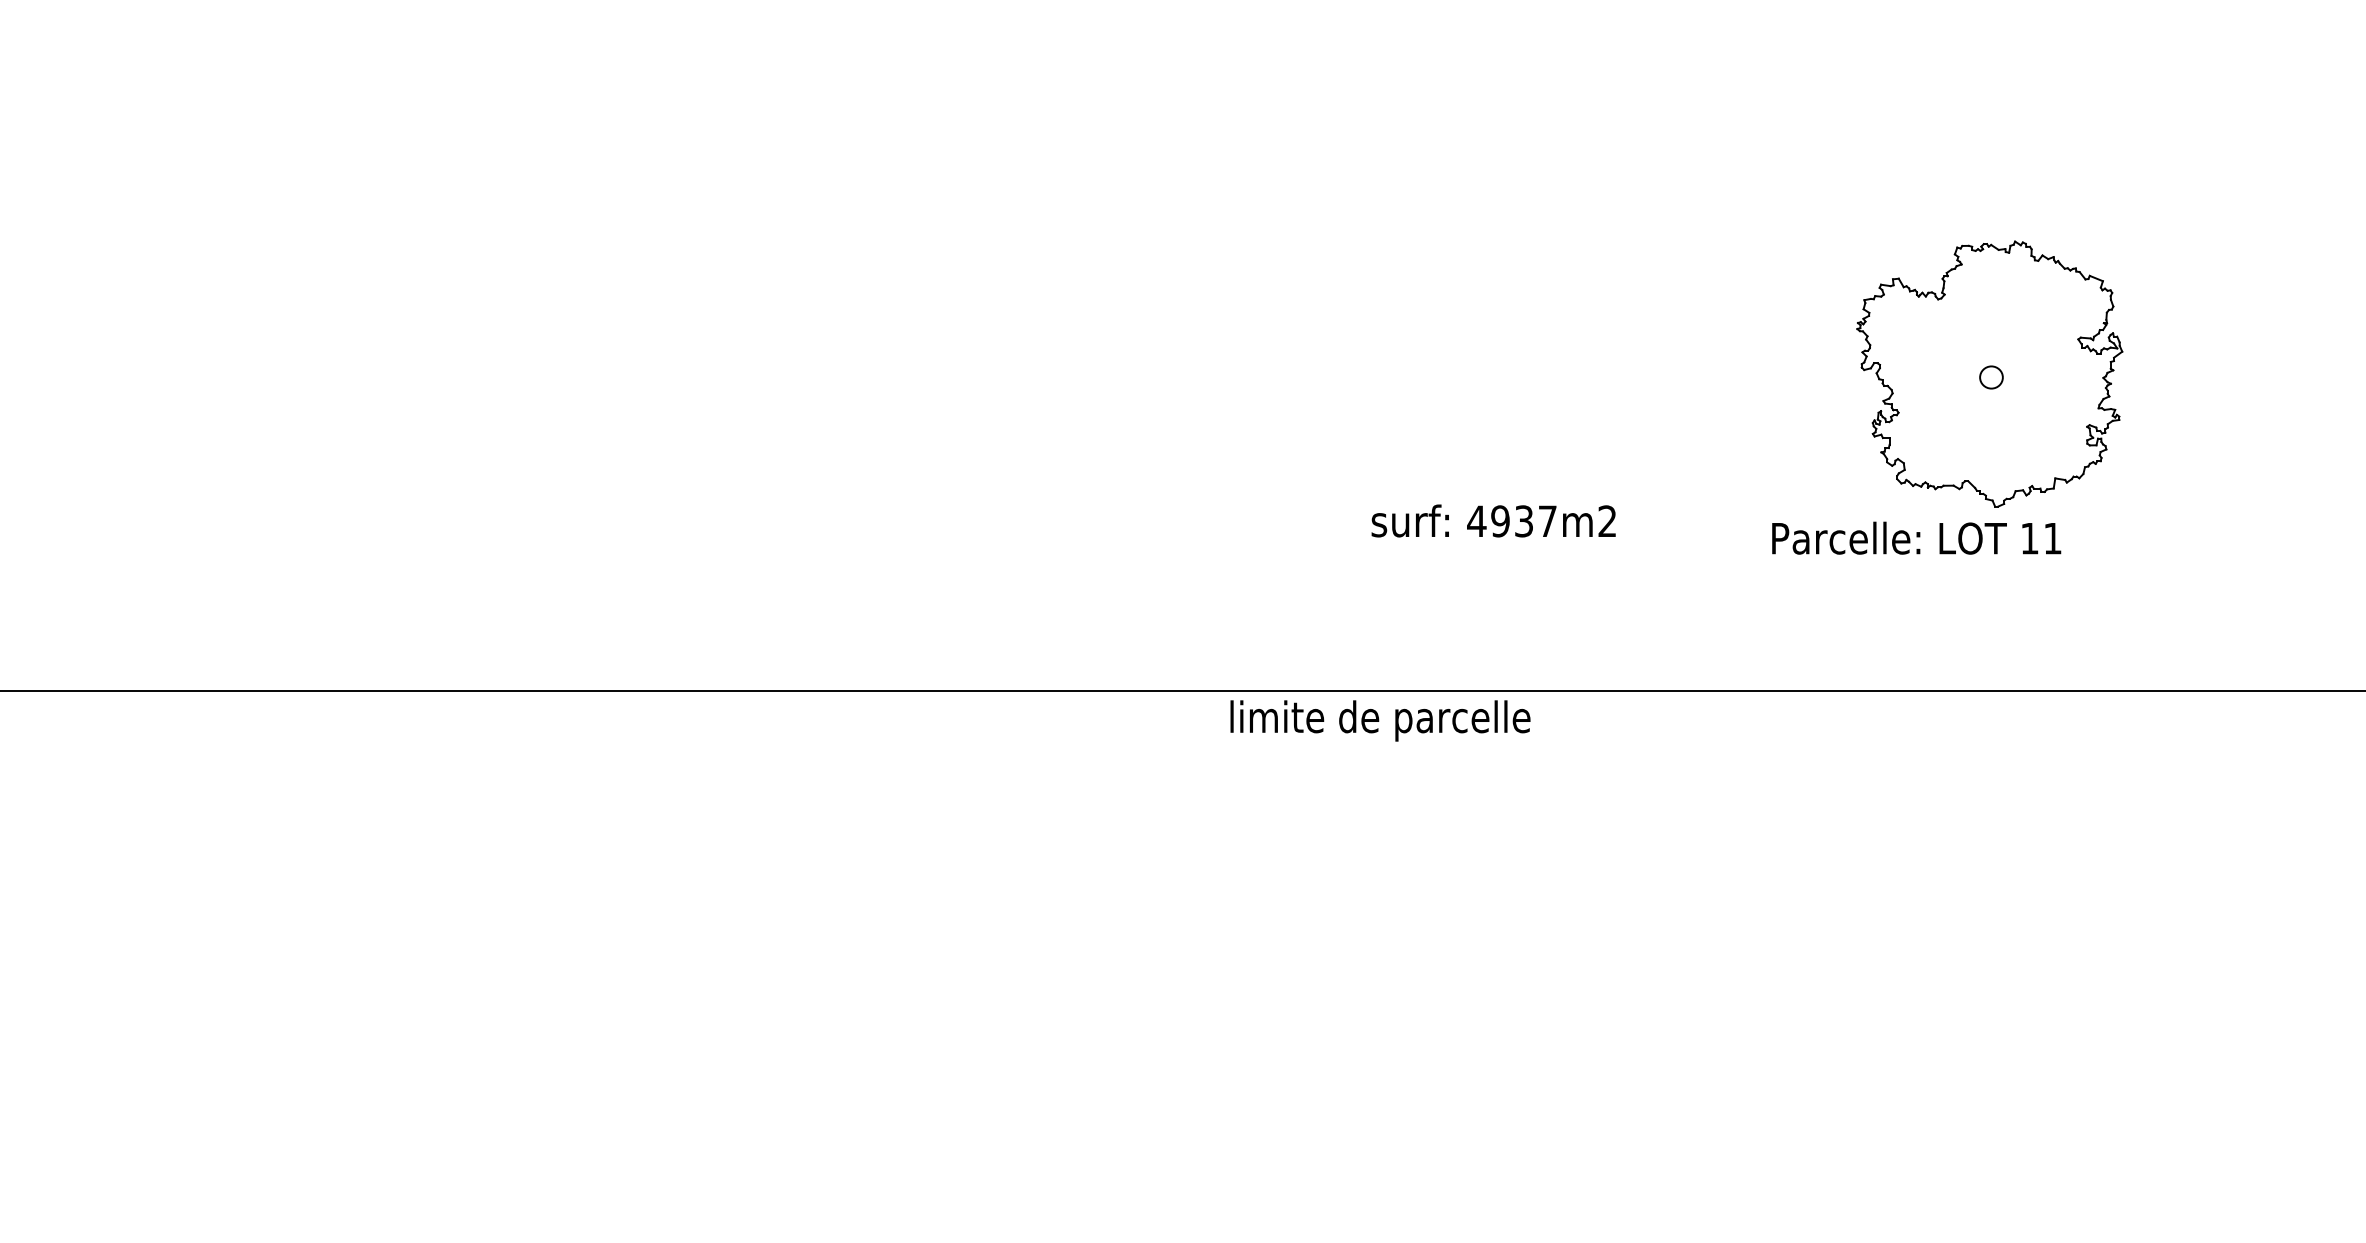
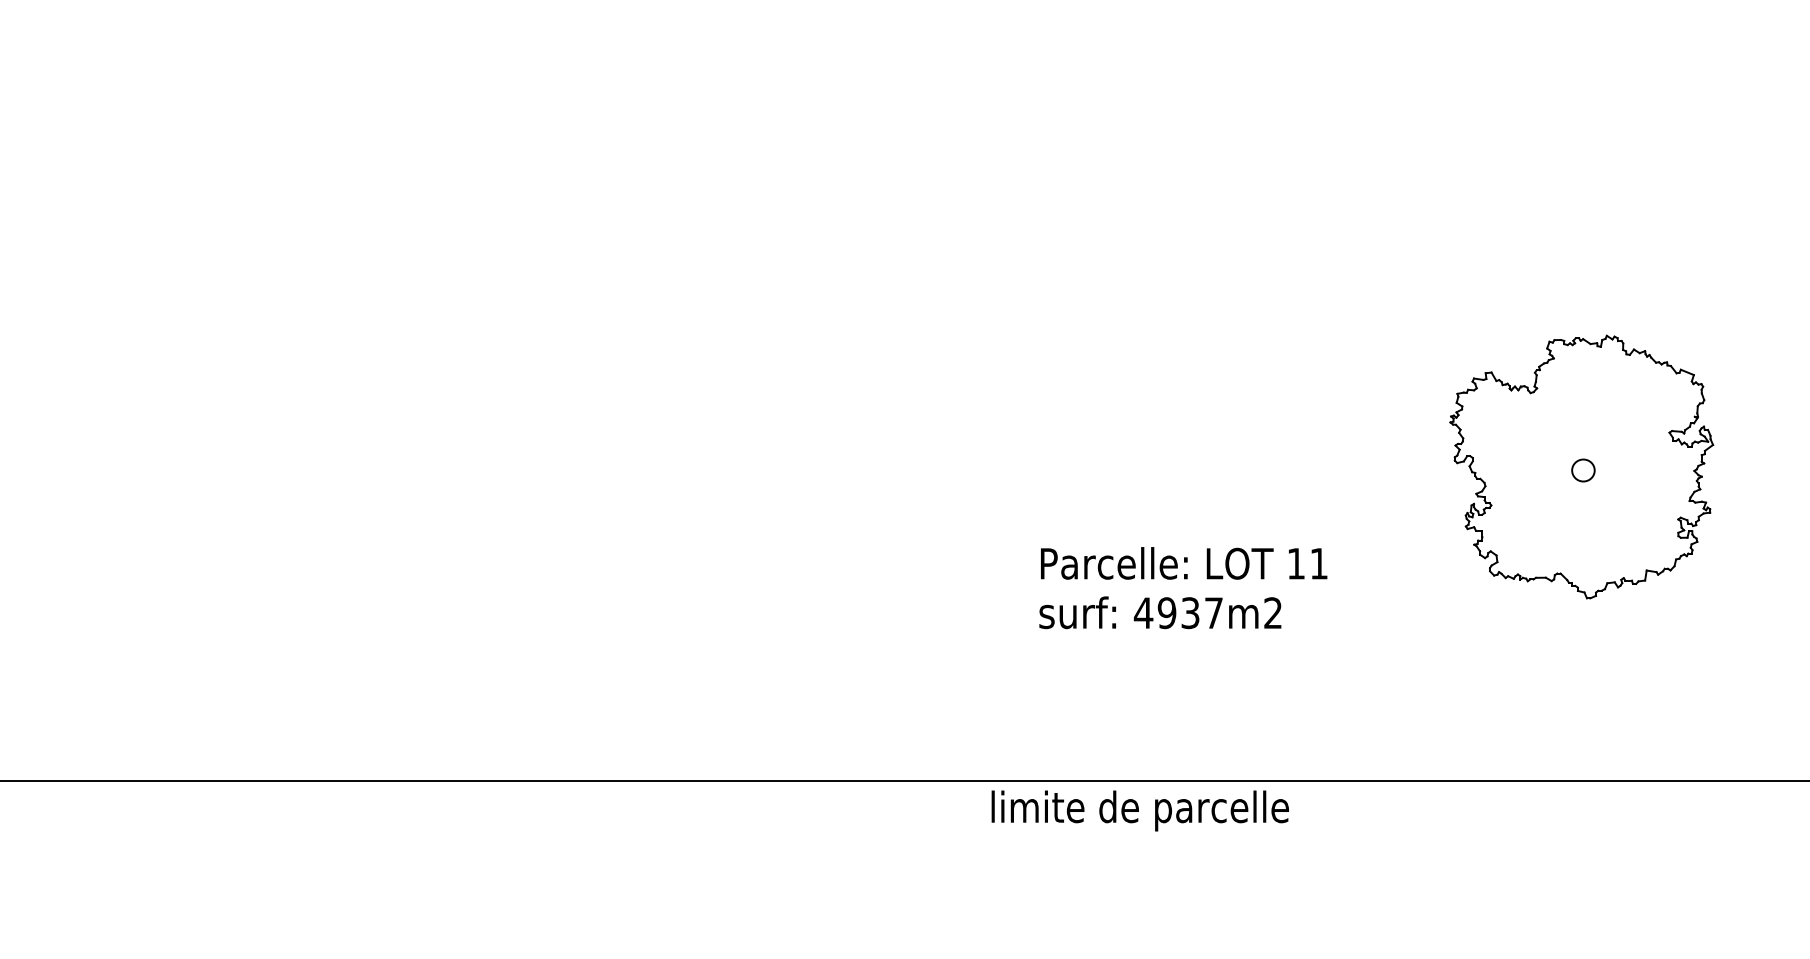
text: (1493, 520) -> (1160, 612), moved
text: (1916, 537) -> (1183, 562), moved
text: (1380, 720) -> (1140, 810), moved

